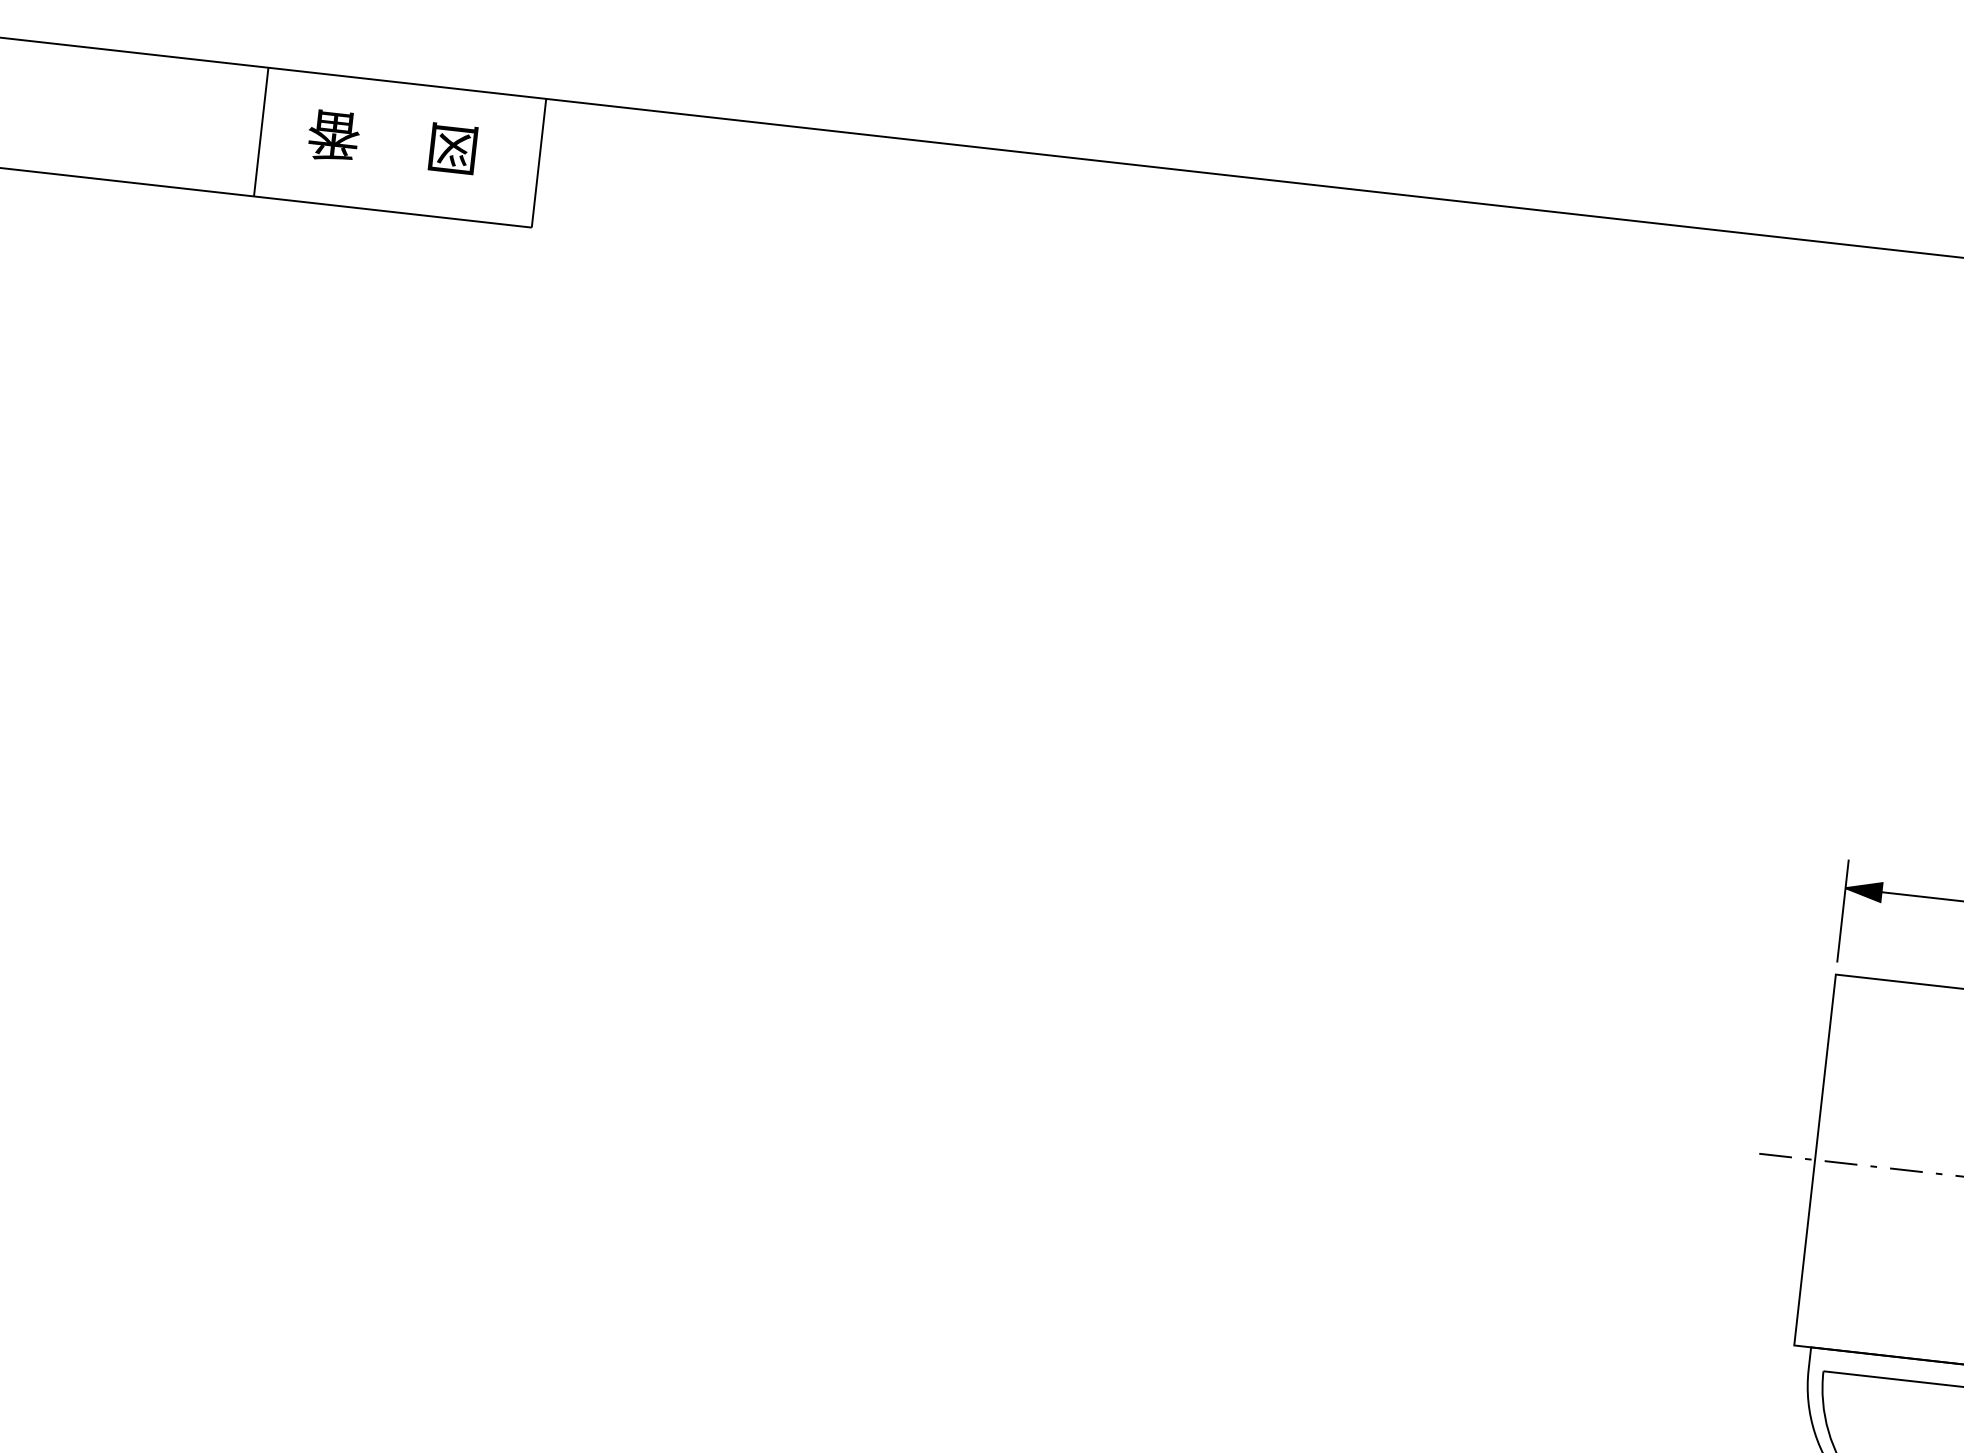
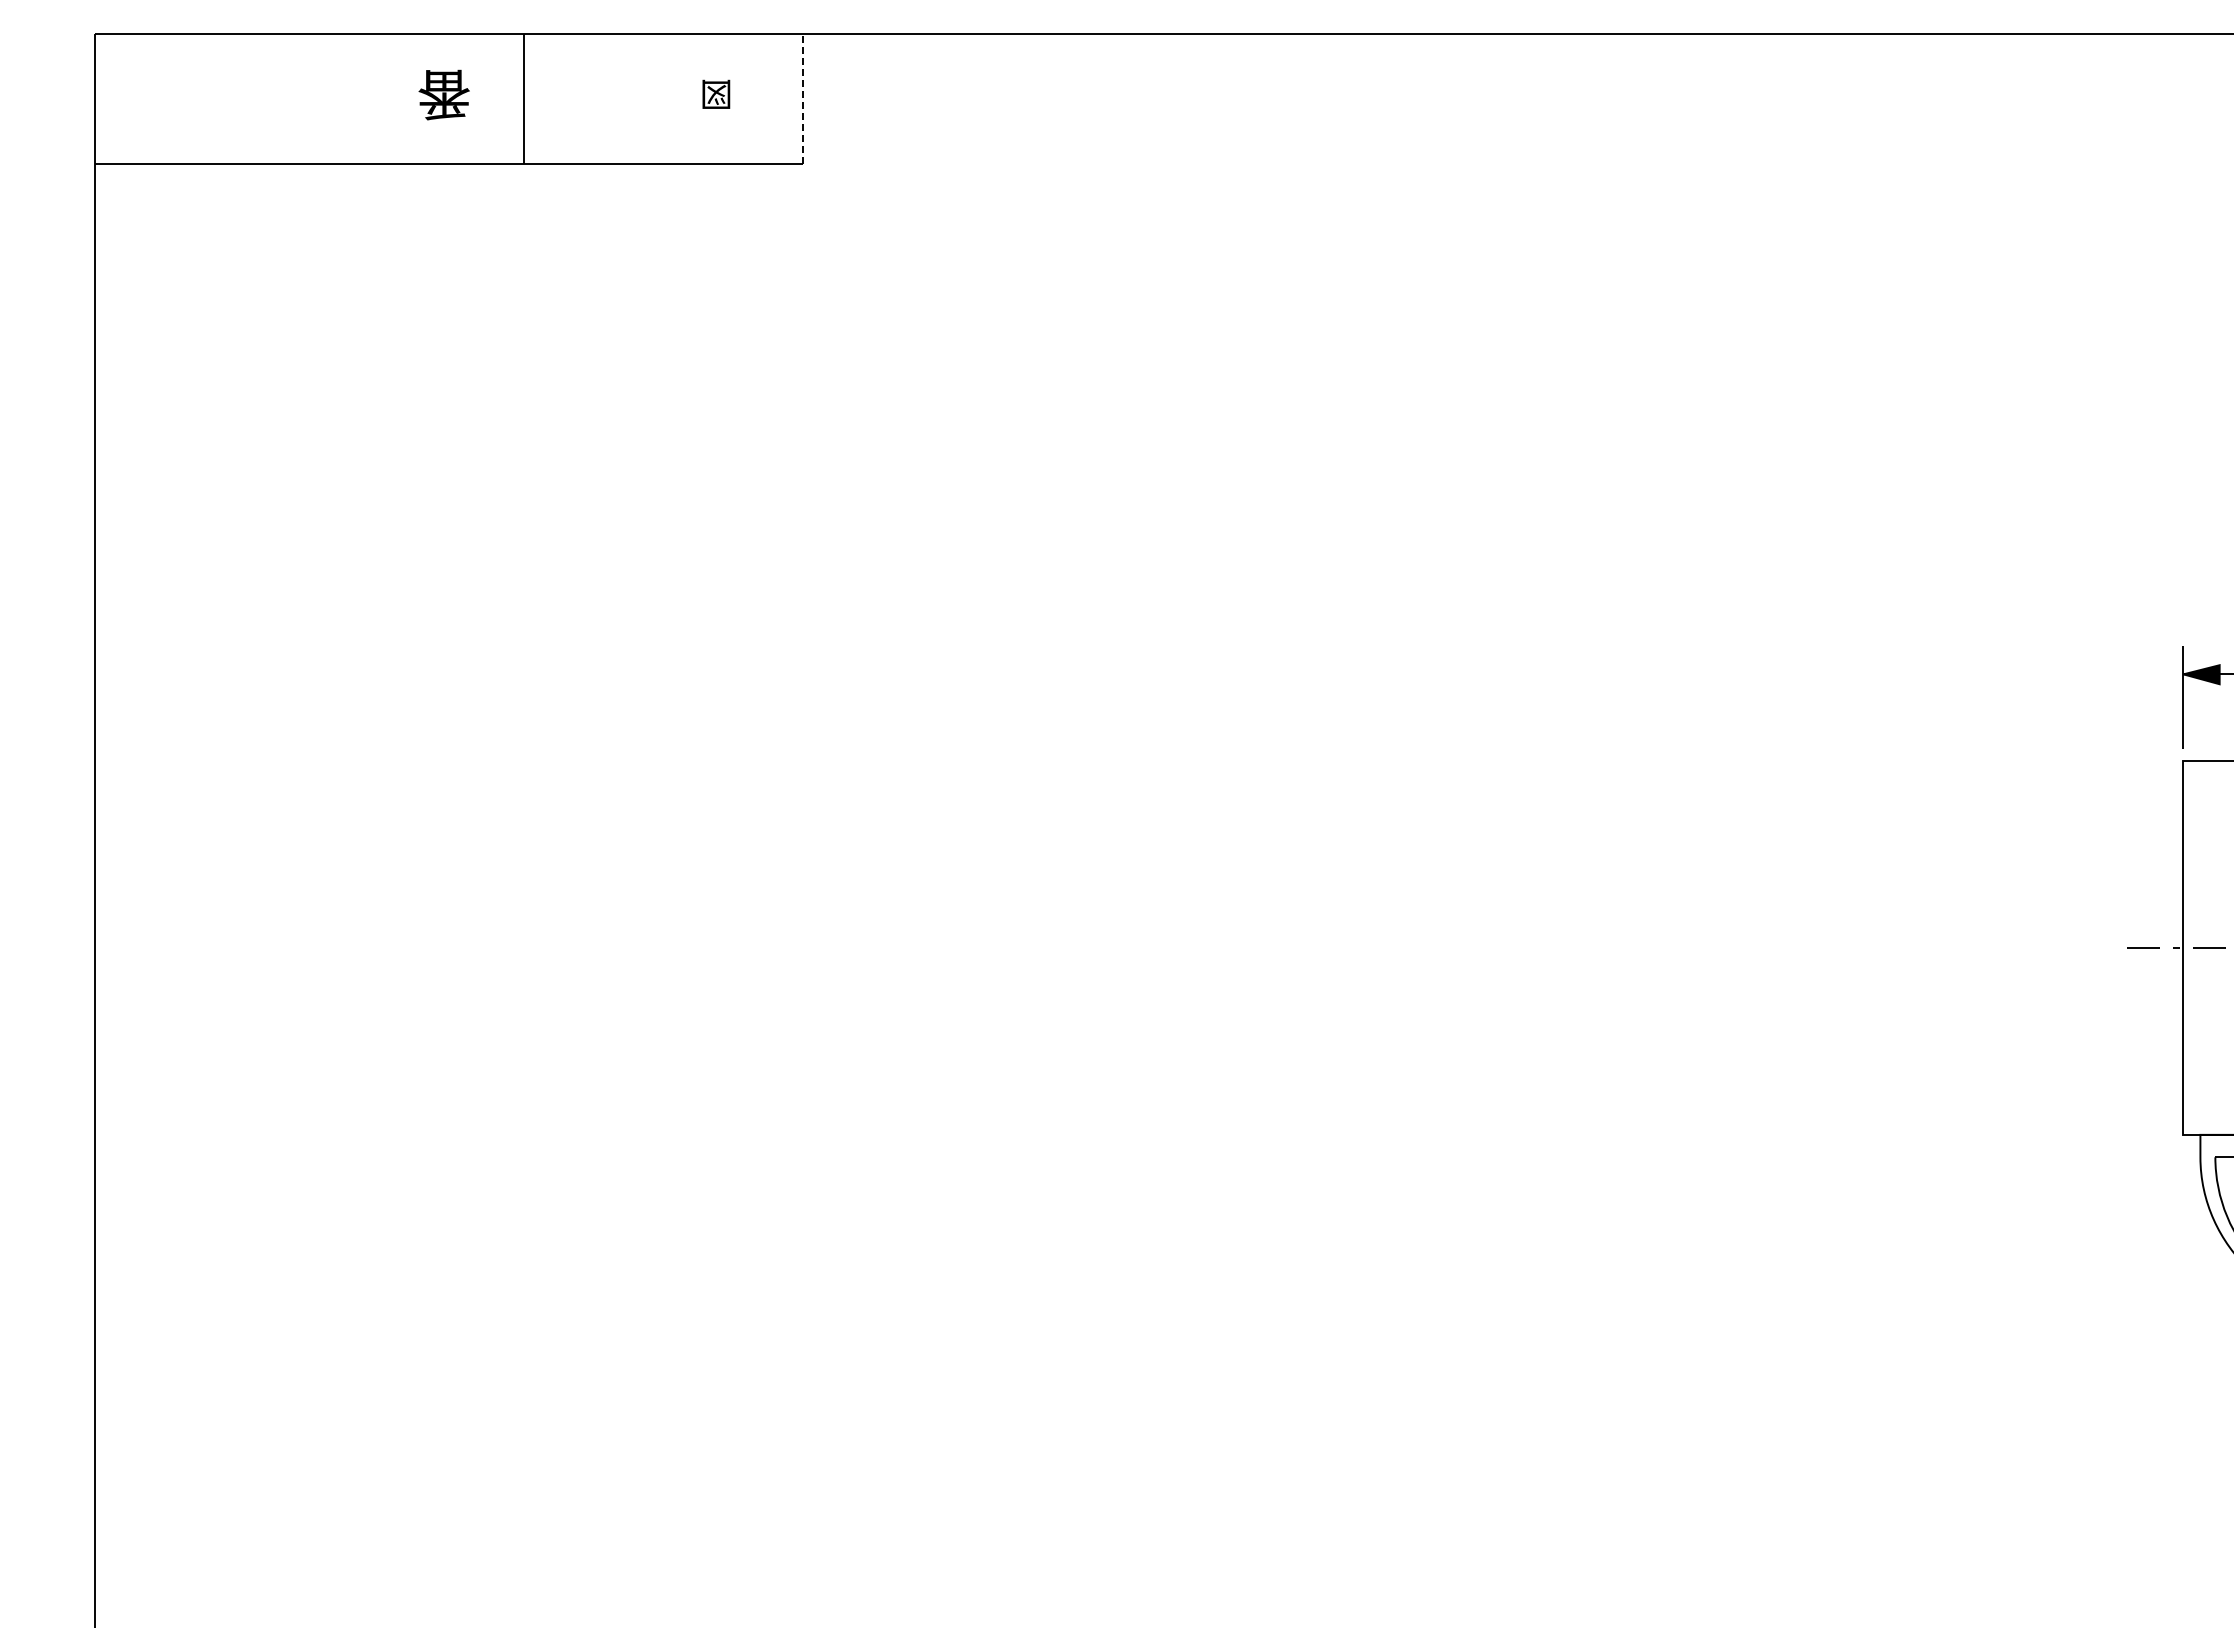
part: (333, 135) -> (443, 94), moved
part: (453, 148) -> (716, 94), size x0.6
line: (539, 163) -> (803, 99), solid -> dashed

